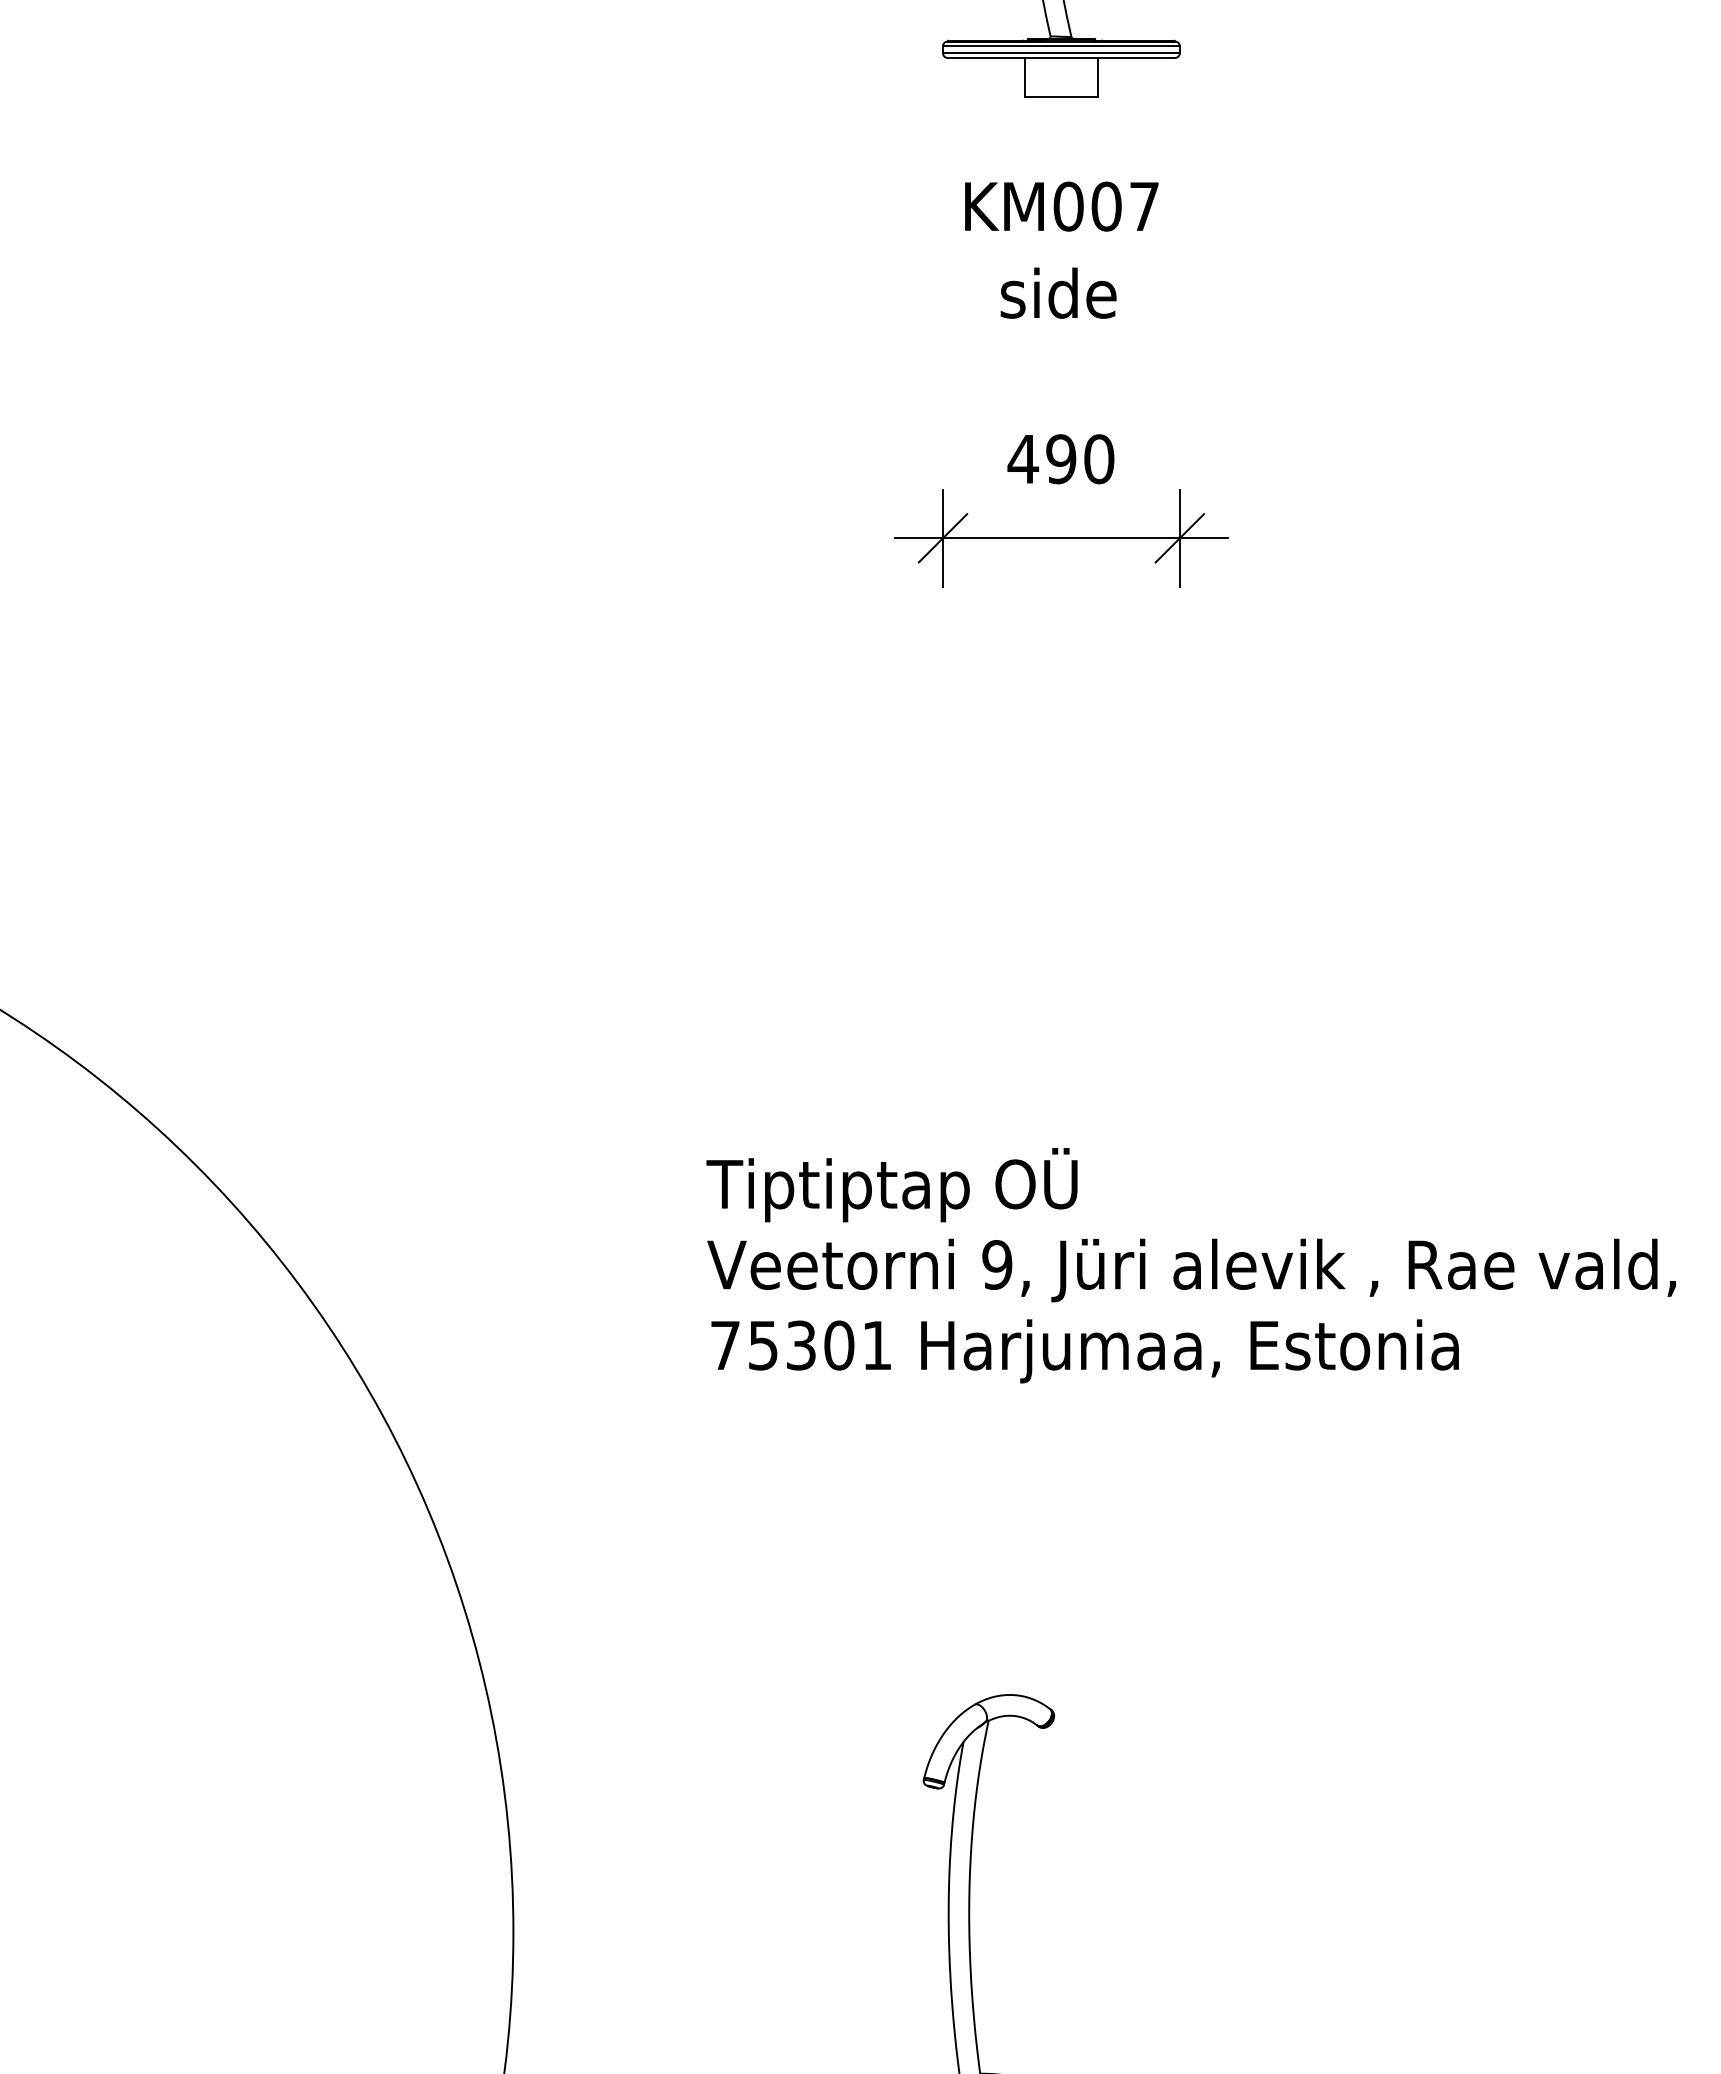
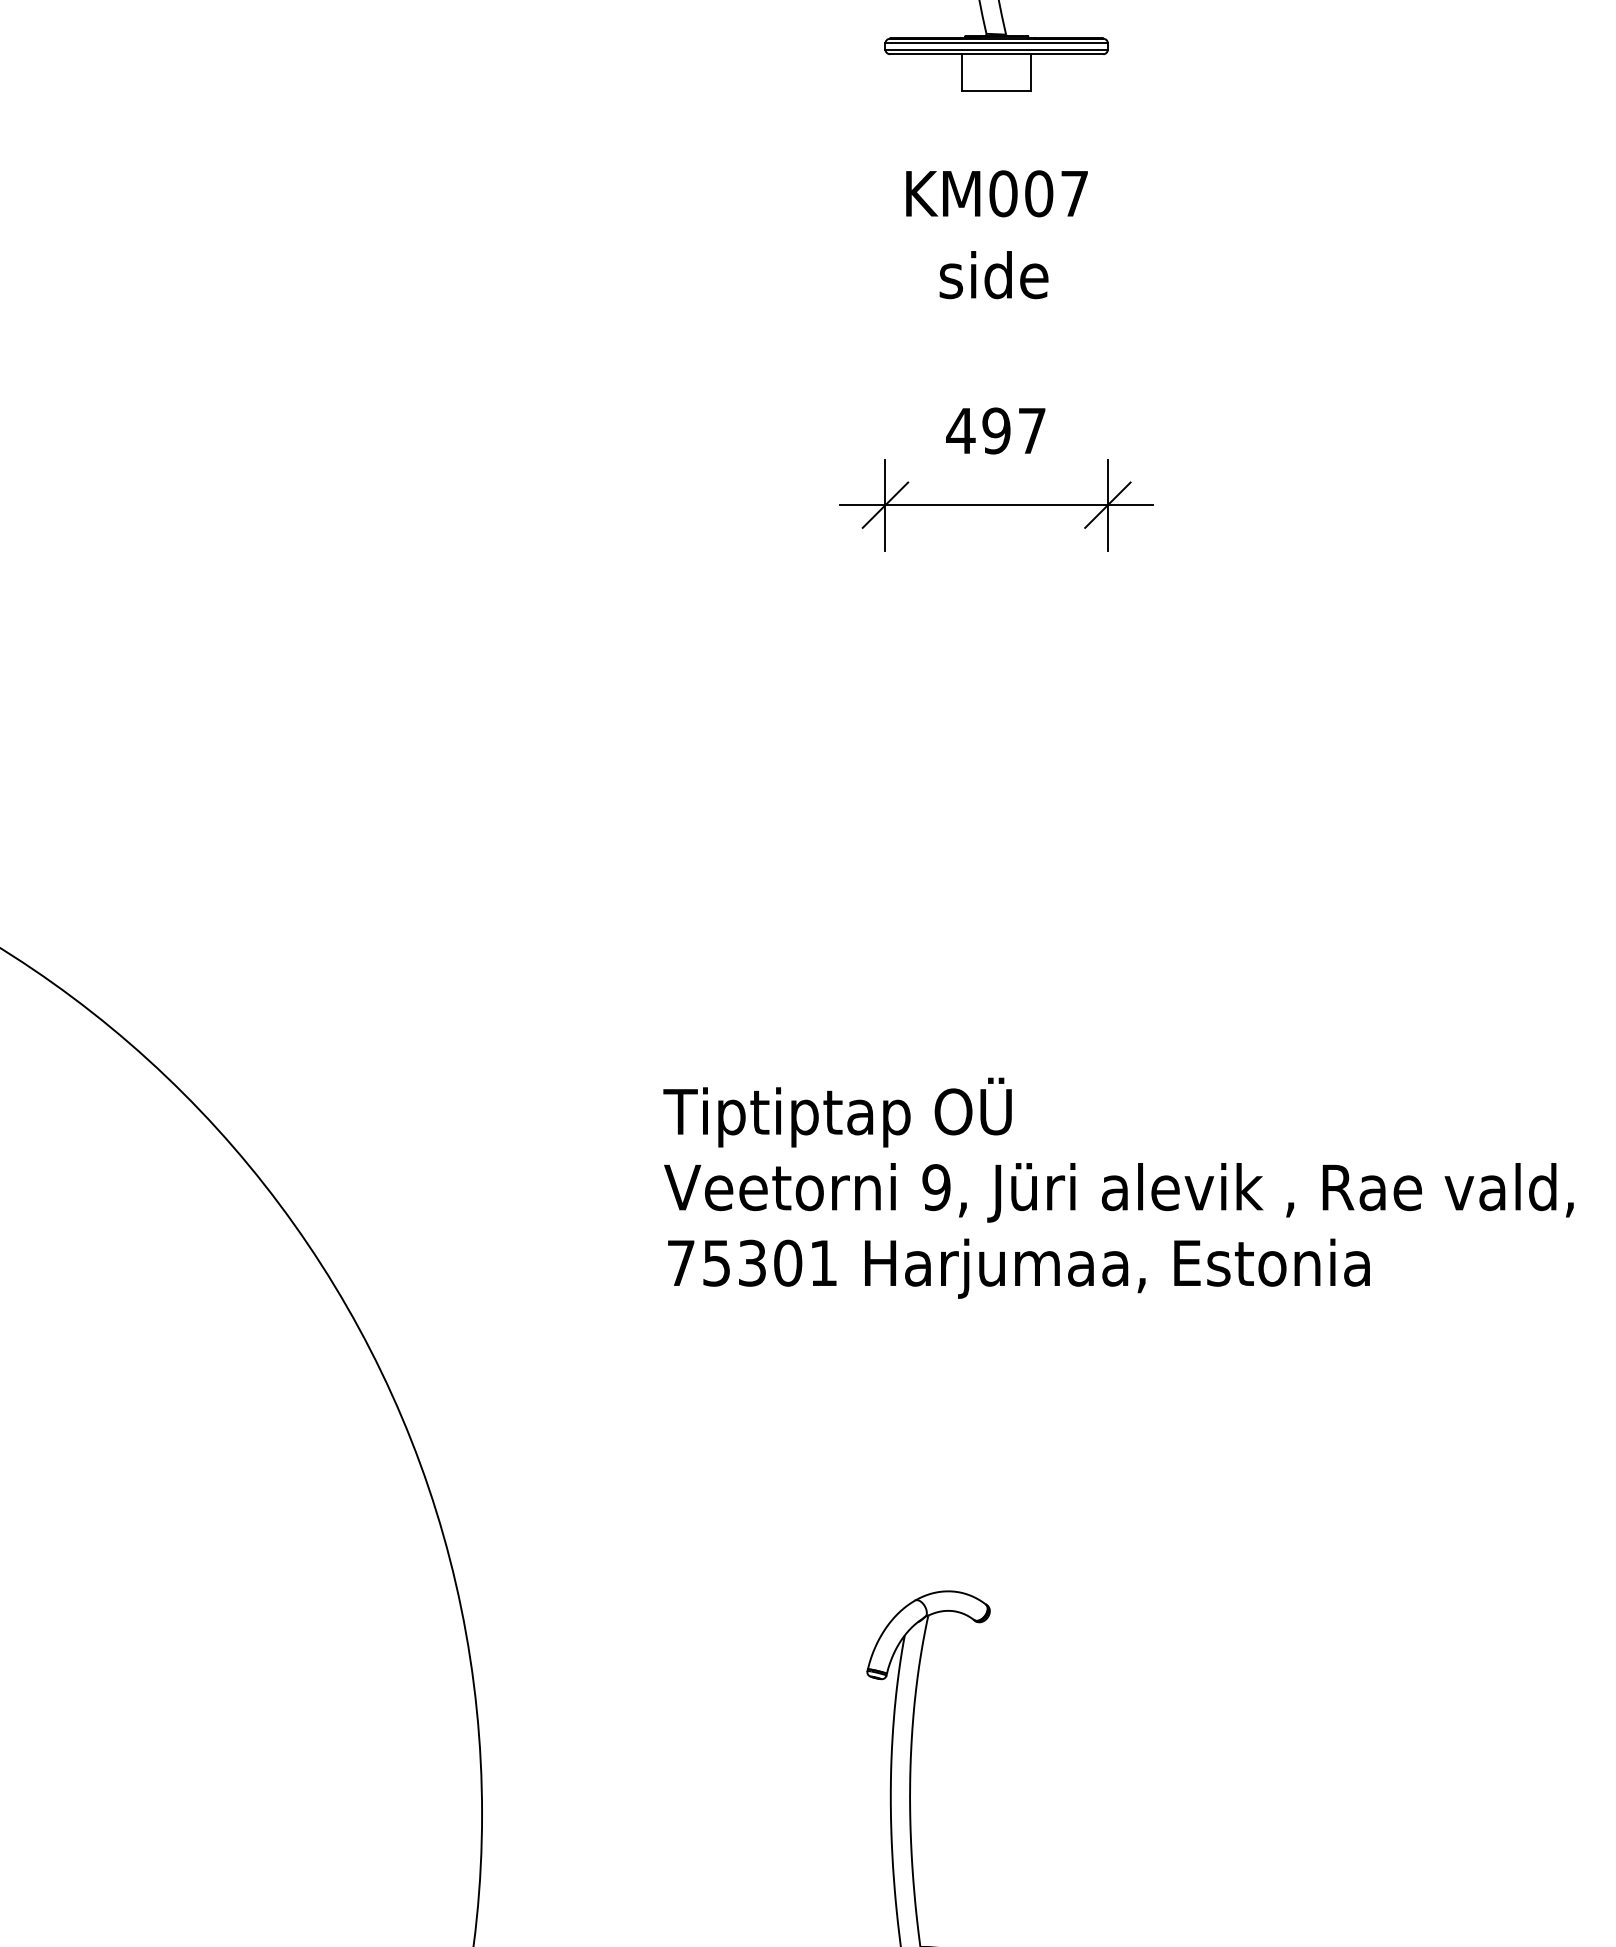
text: (1099, 459) -> (1032, 431), 490 -> 497

